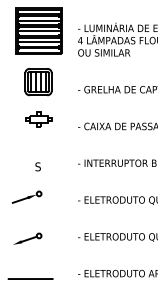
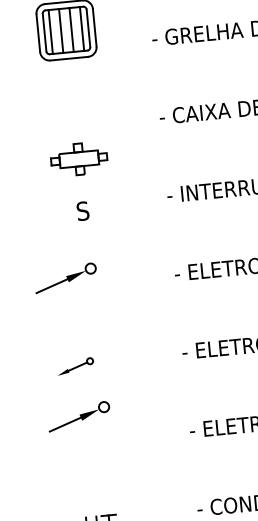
part: (38, 119) -> (78, 159), moved
part: (27, 238) -> (75, 365), size x0.6
part: (26, 261) -> (77, 415), added
line: (30, 279) -> (89, 452), removed

